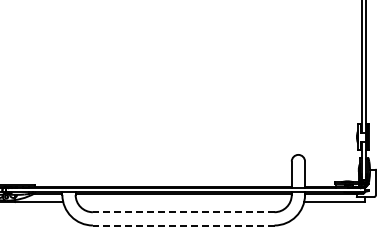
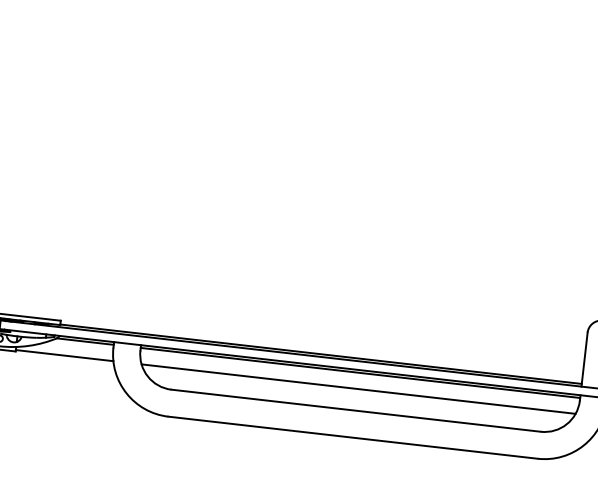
line: (183, 201) -> (358, 388), added
line: (183, 212) -> (355, 411), dashed -> solid
line: (183, 225) -> (352, 437), dashed -> solid

